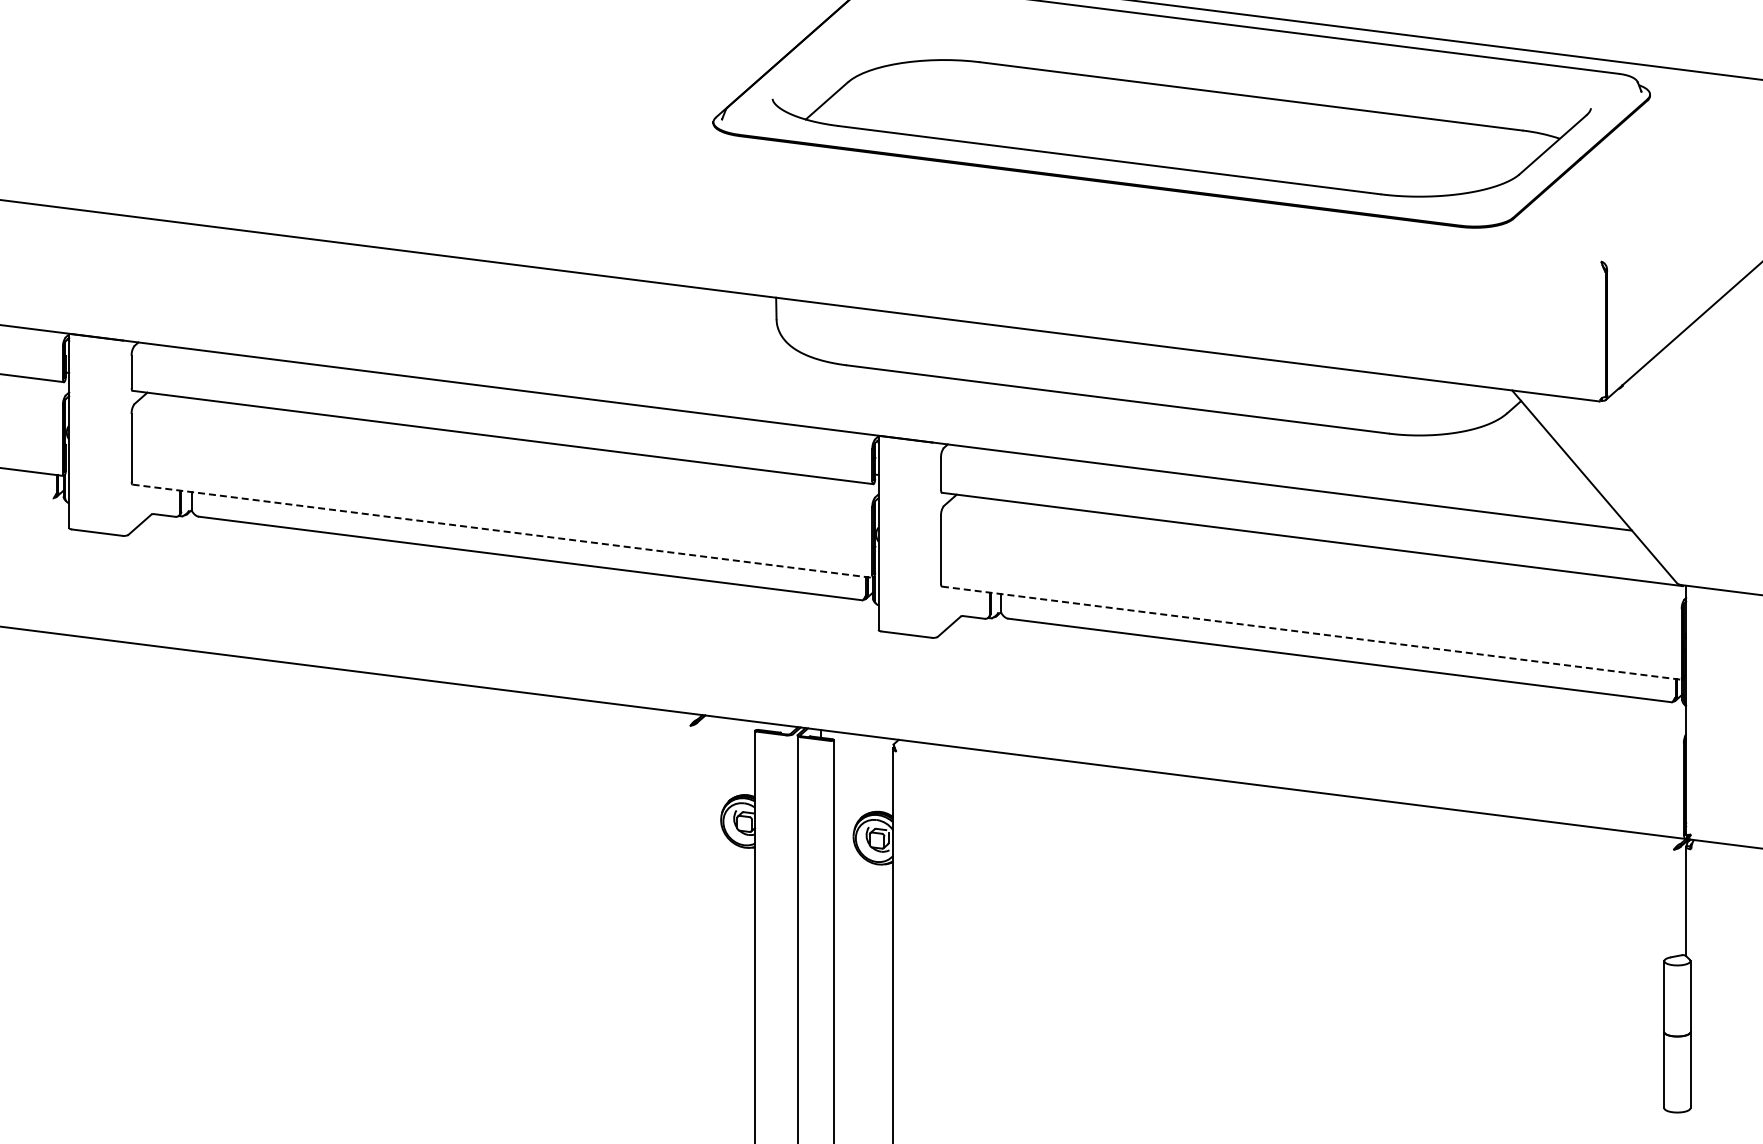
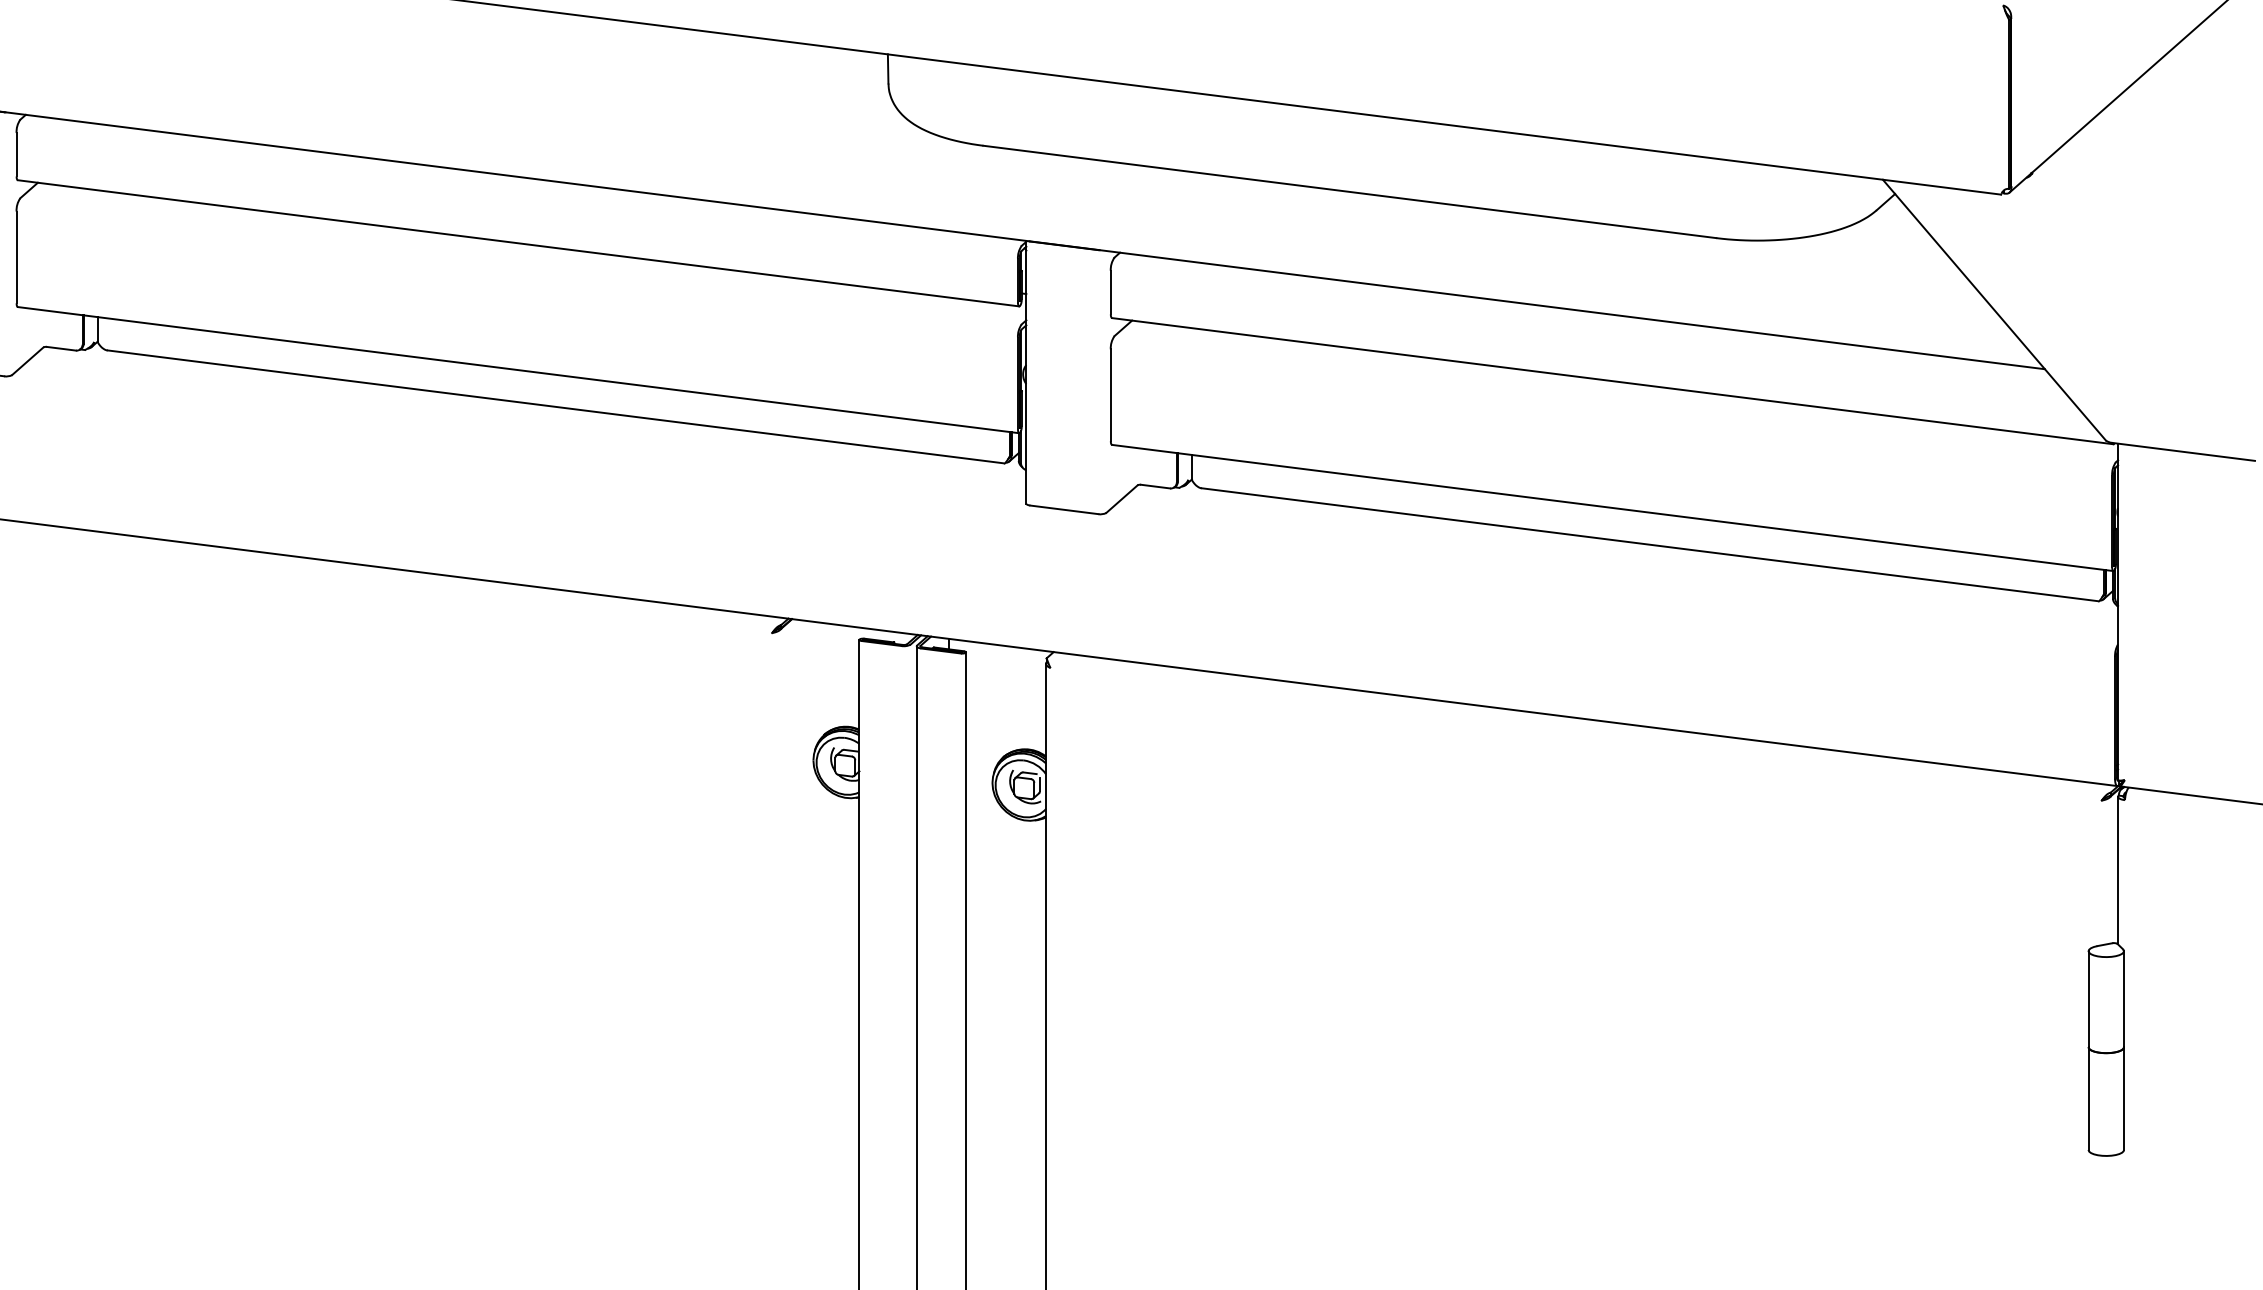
line: (503, 531) -> (519, 370), dashed -> solid
line: (1312, 633) -> (1612, 508), dashed -> solid

